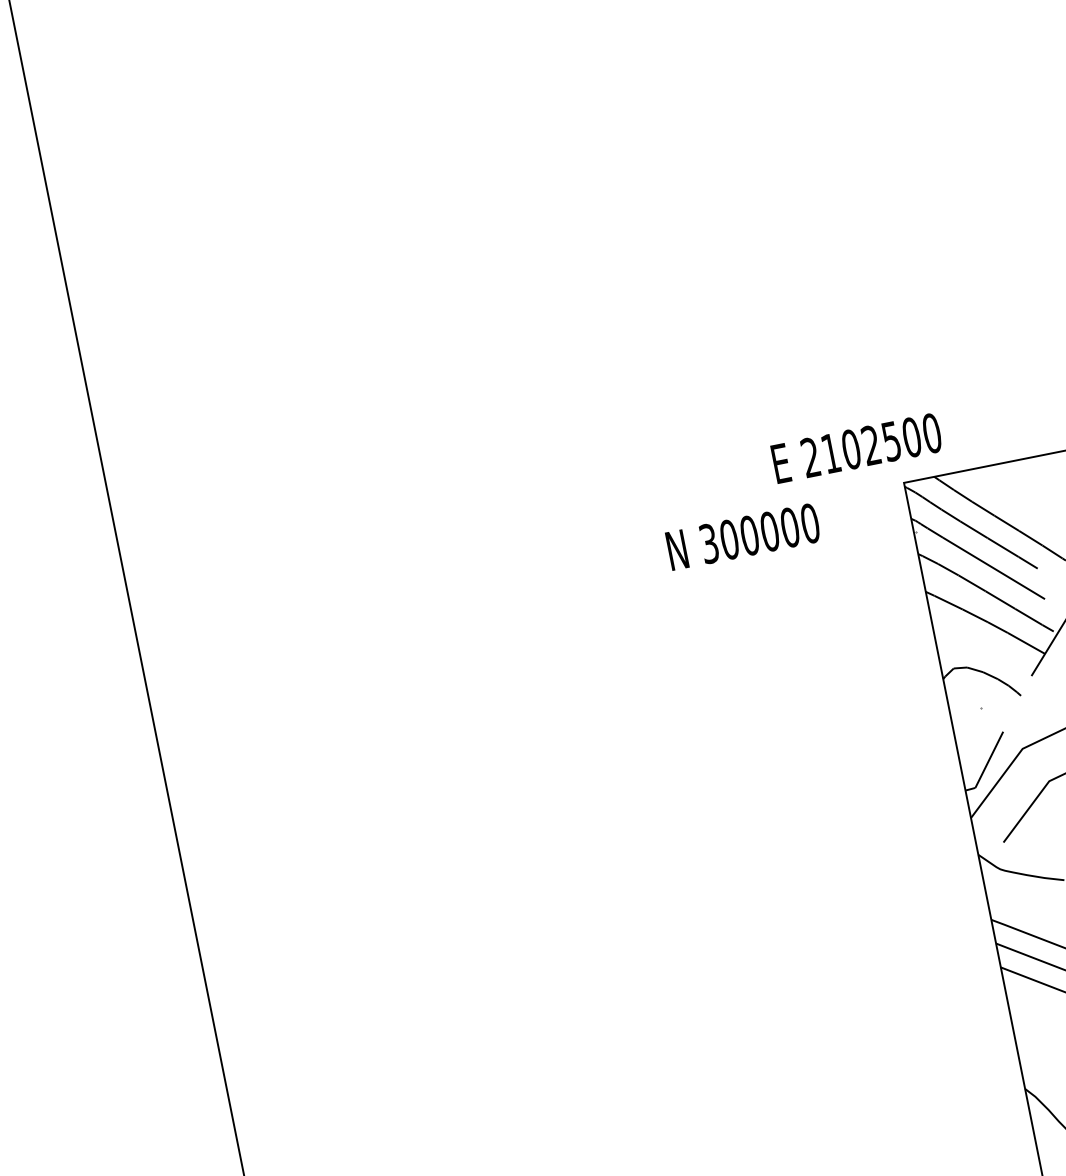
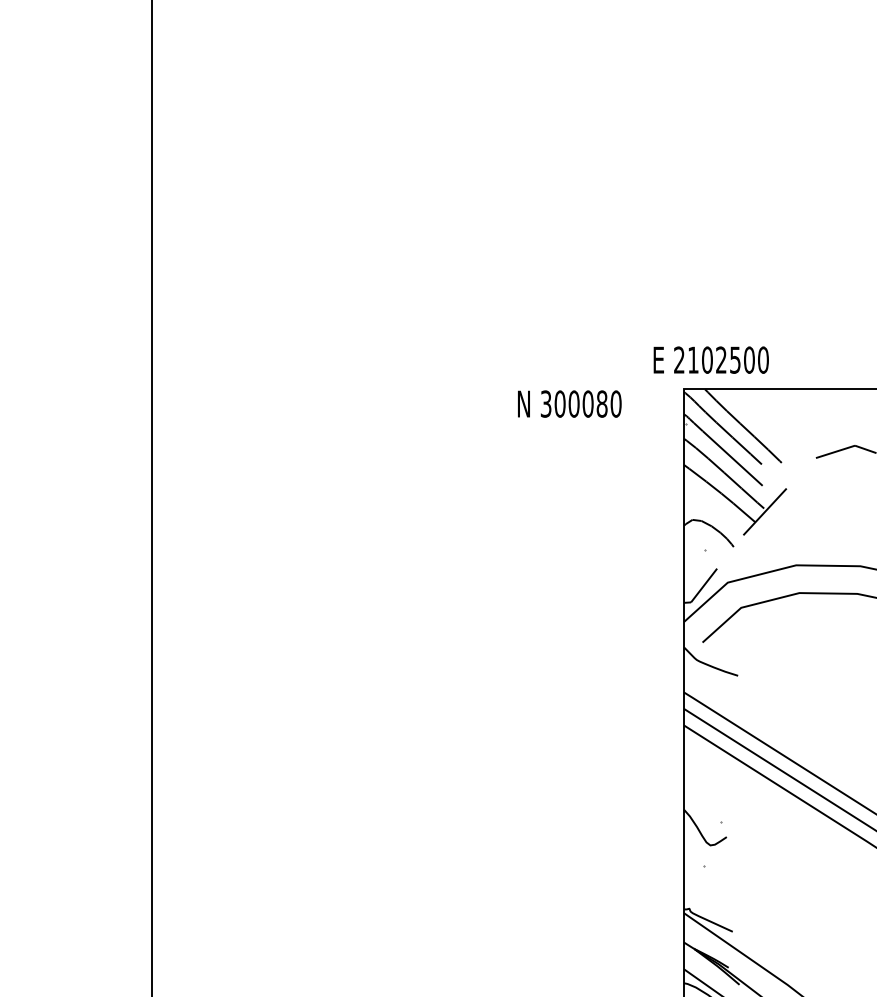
text: (855, 447) -> (710, 359), moved
text: (788, 526) -> (601, 403), 300000 -> 300080

